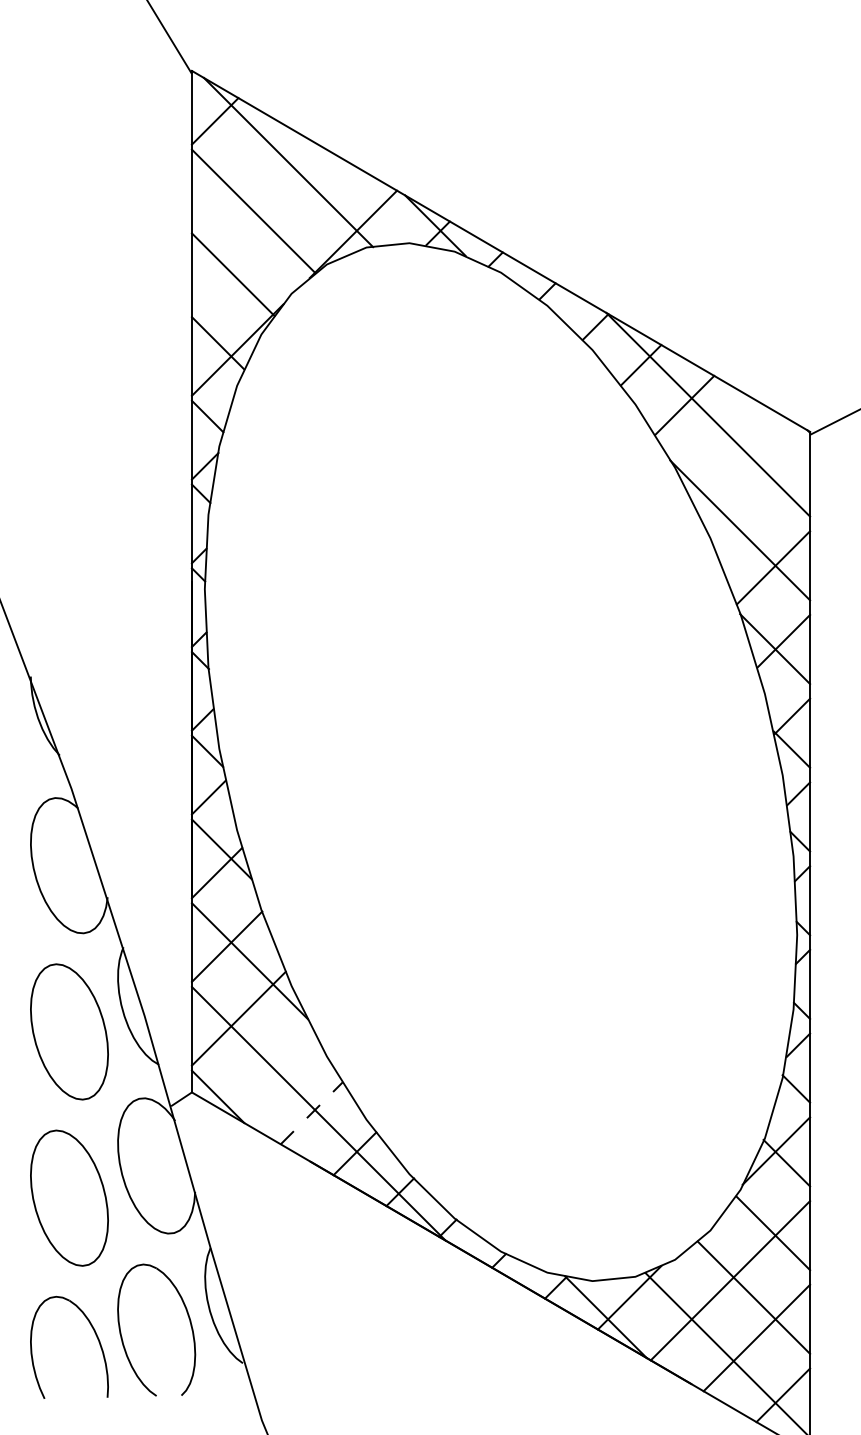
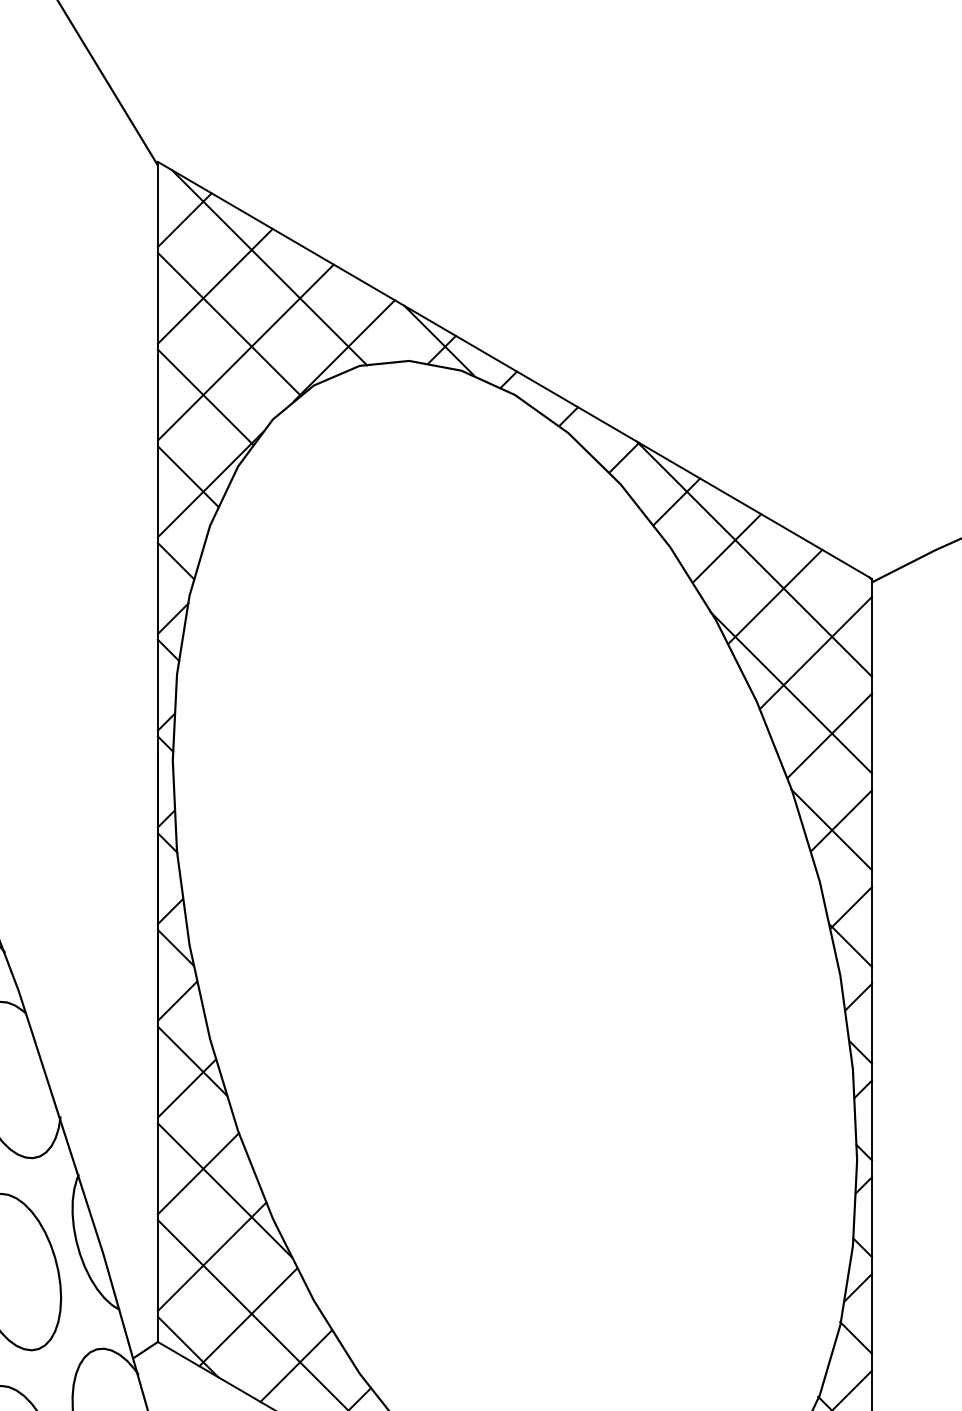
line: (241, 178) -> (215, 286), added
line: (267, 235) -> (245, 352), added
line: (726, 447) -> (775, 596), added
line: (761, 495) -> (815, 652), added
line: (269, 1070) -> (247, 1316), added
line: (311, 1113) -> (296, 1366), dashed -> solid

